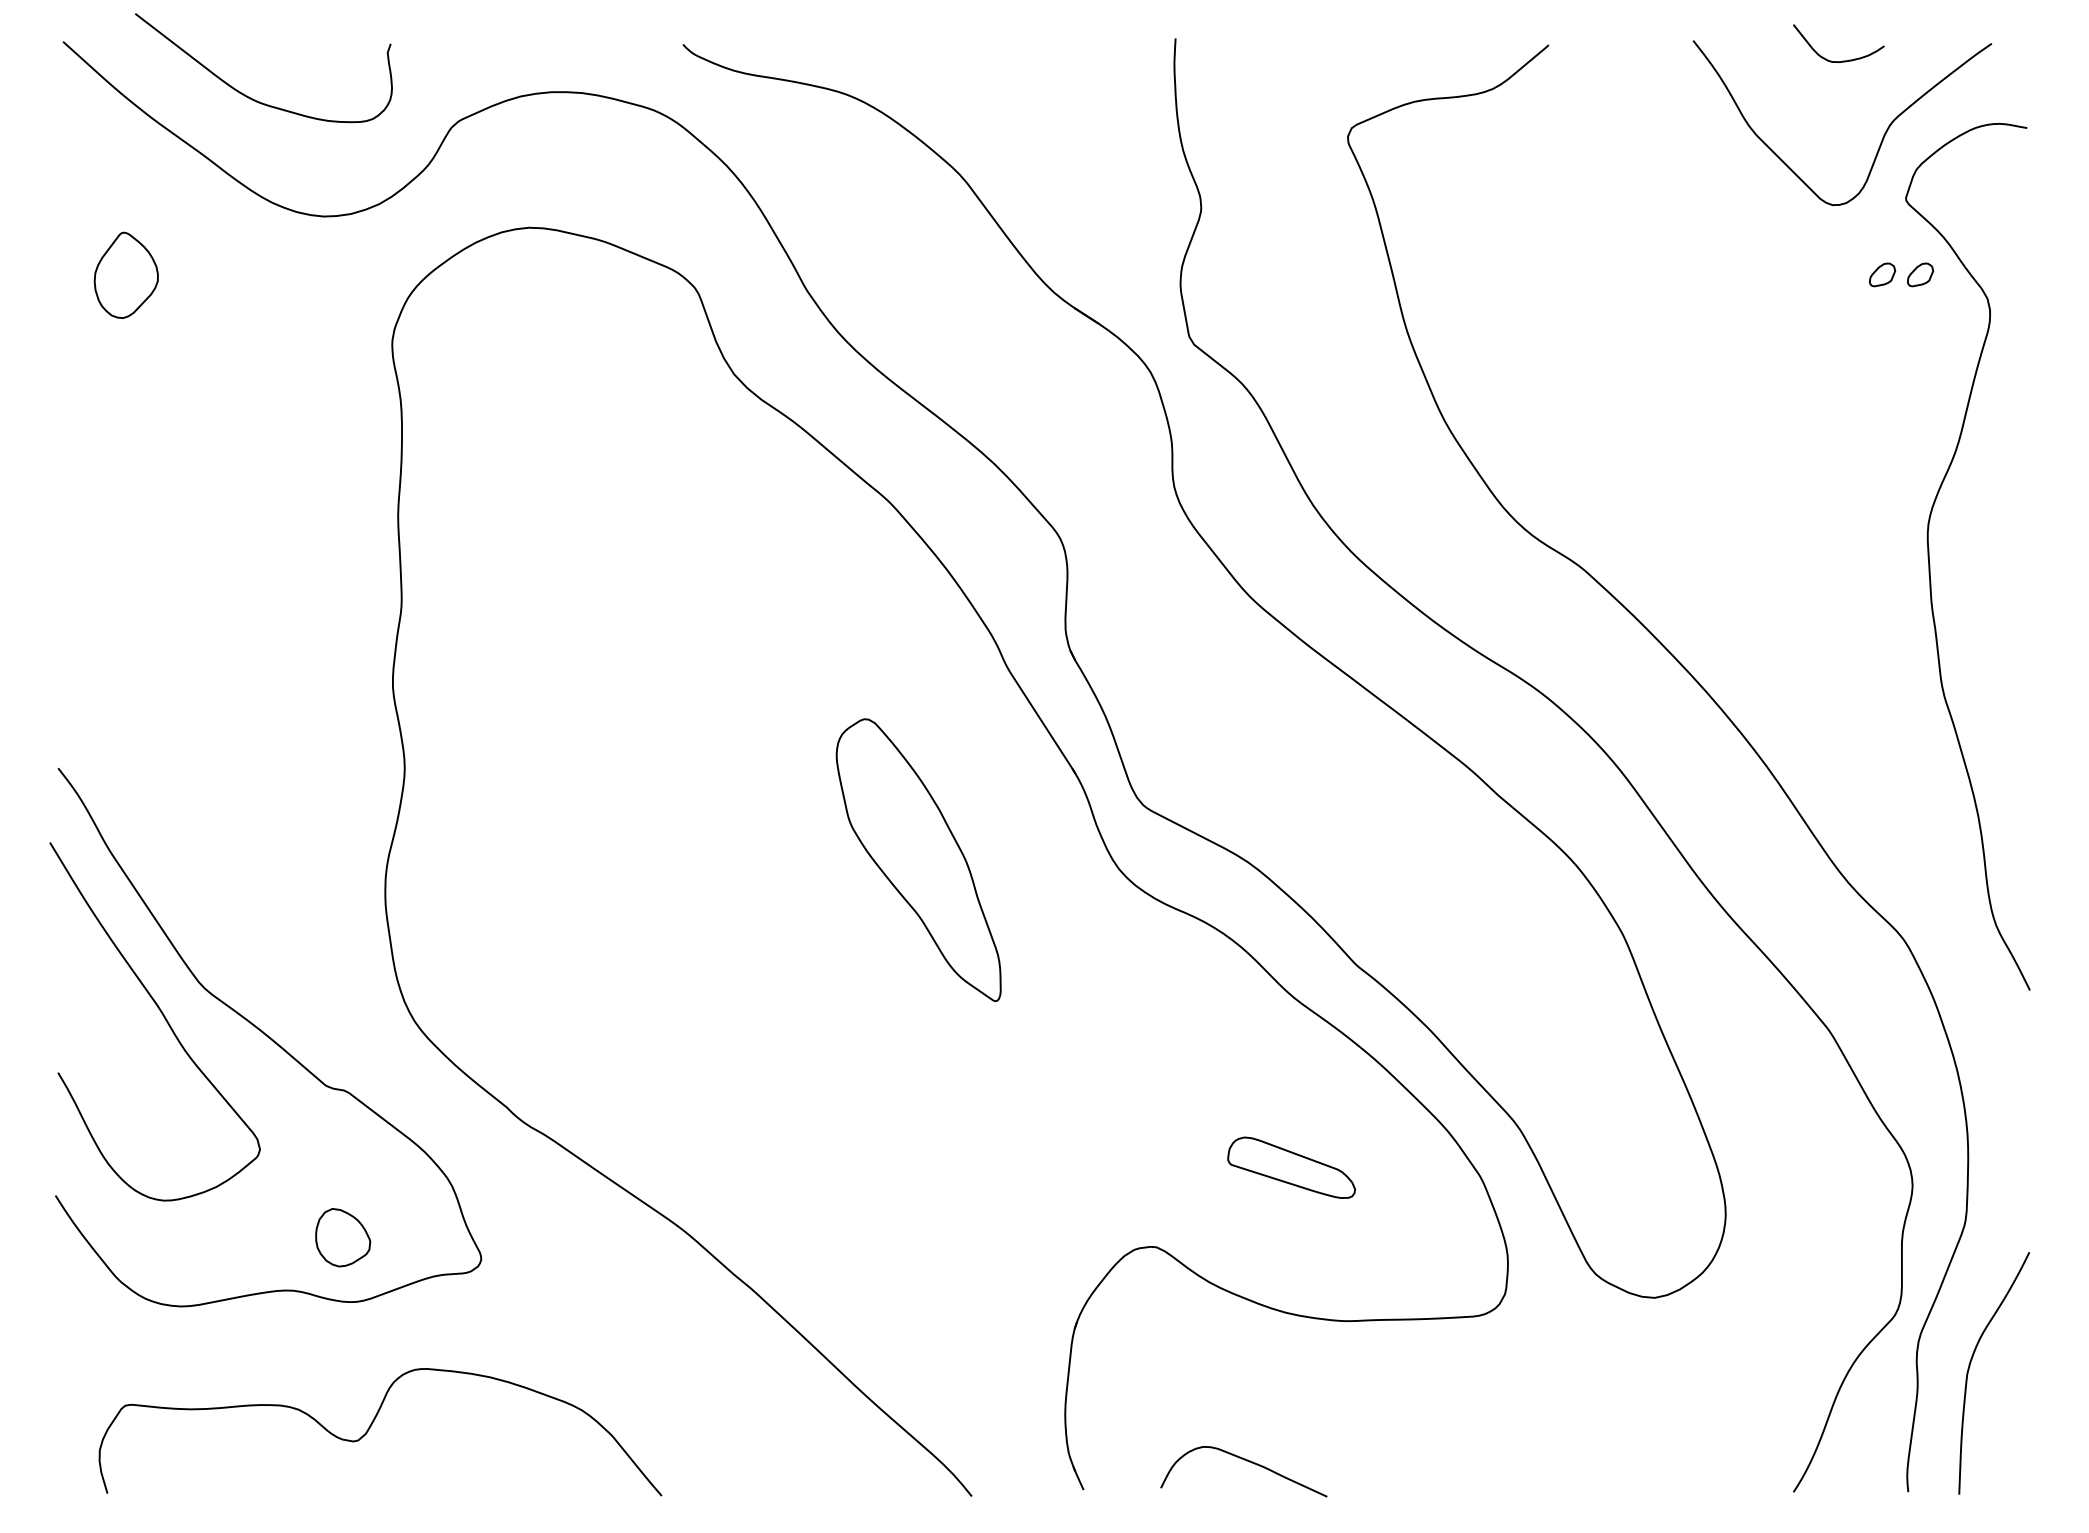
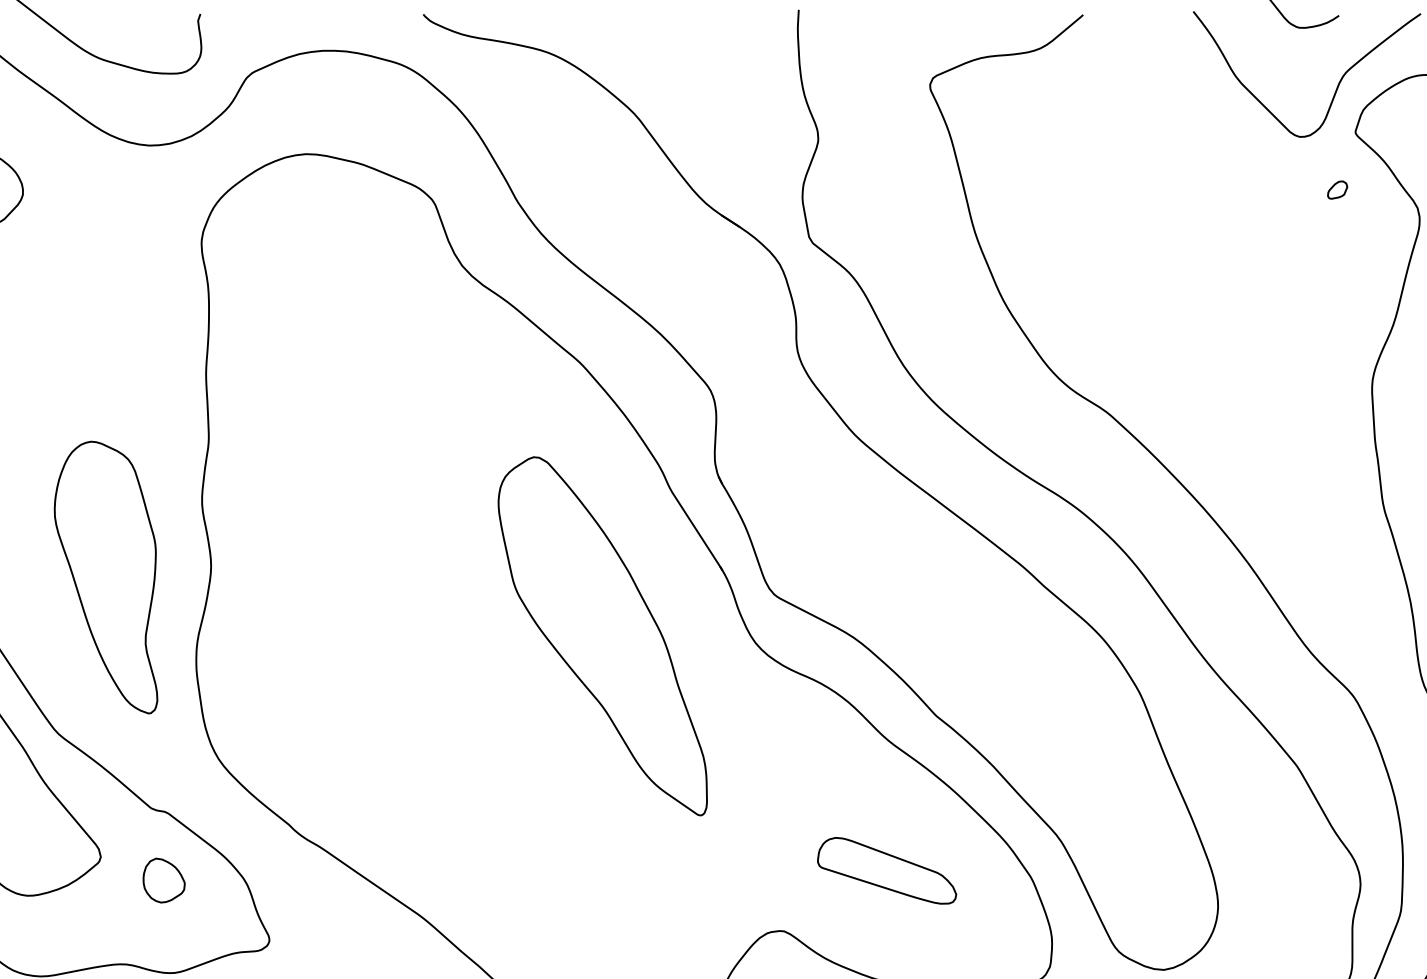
part: (1920, 274) -> (1366, 189), removed
part: (266, 783) -> (105, 577), added
part: (918, 859) -> (602, 635), size x1.67
part: (1291, 1167) -> (887, 870), size x1.43
part: (343, 1237) -> (164, 880), moved

